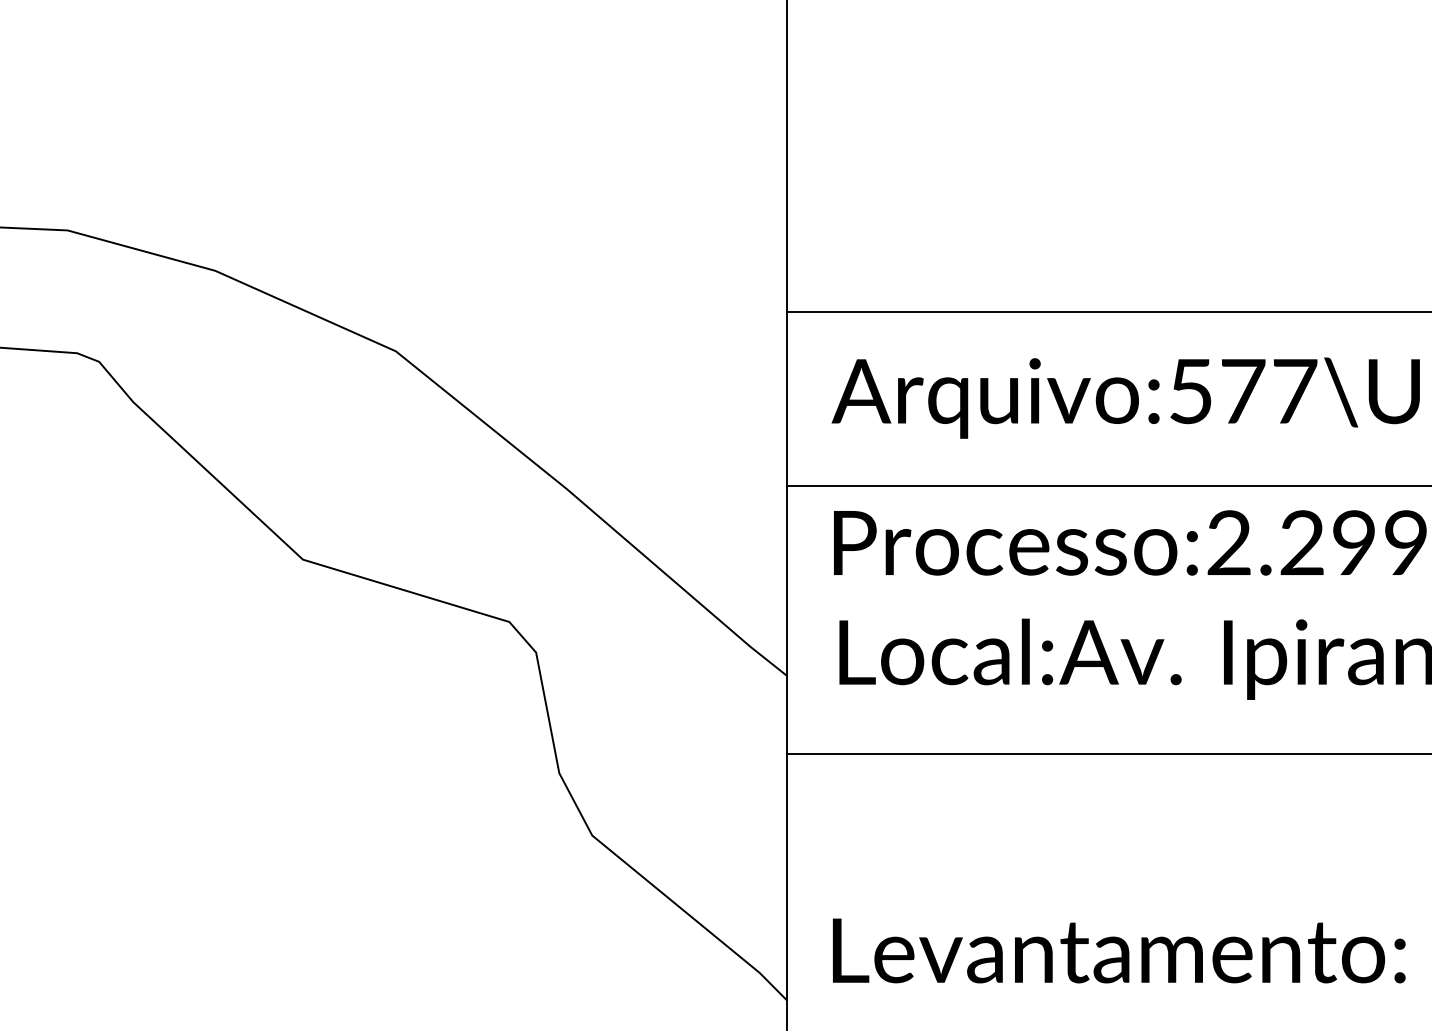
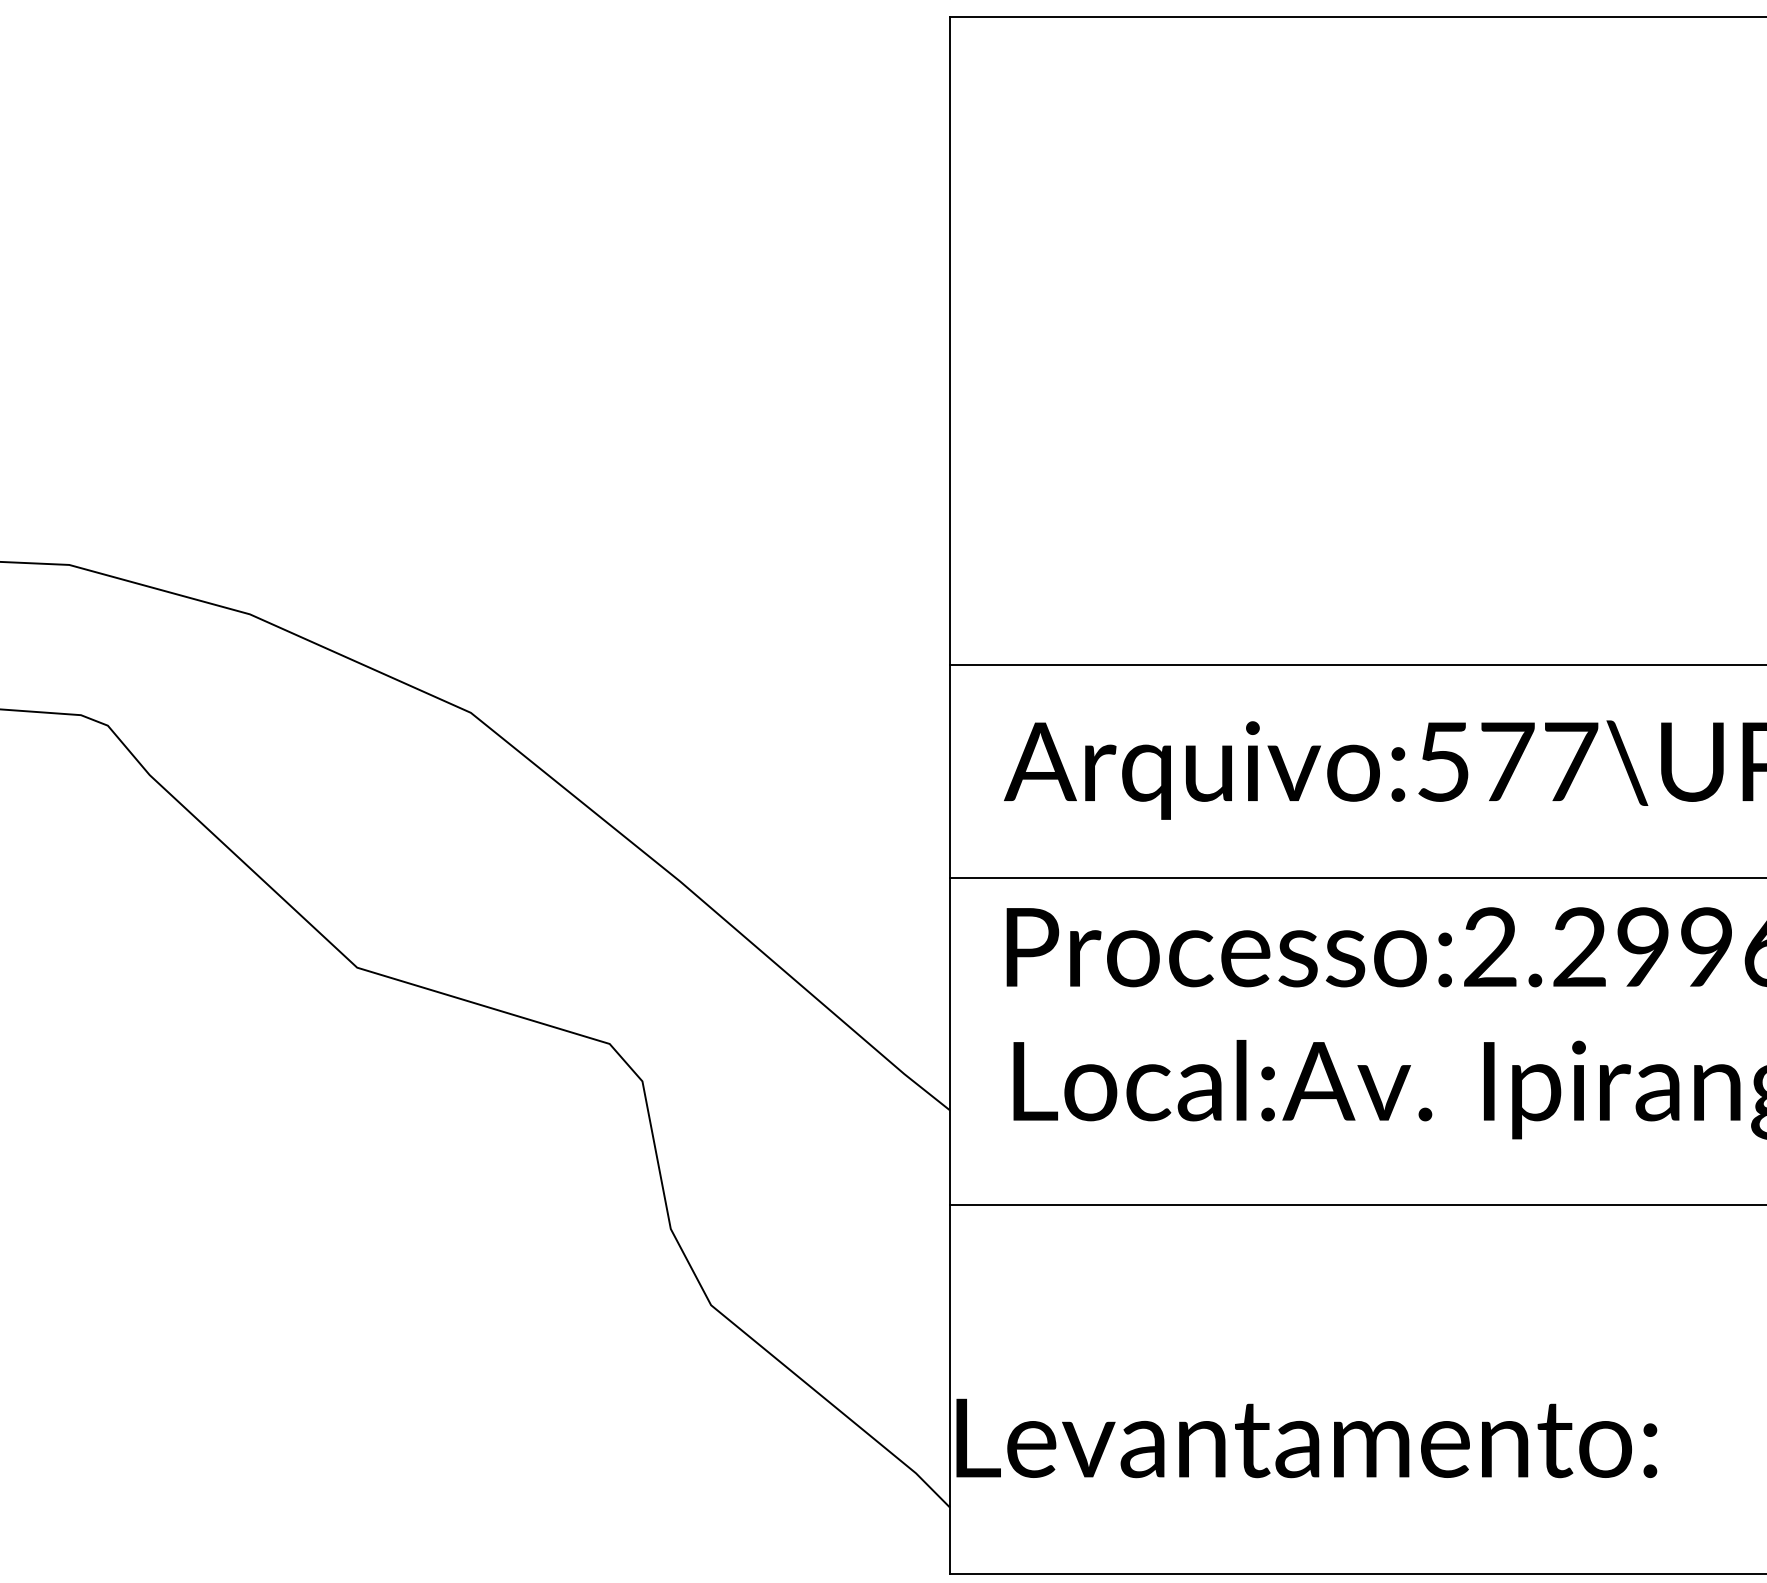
text: (1118, 951) -> (1306, 1438), moved

